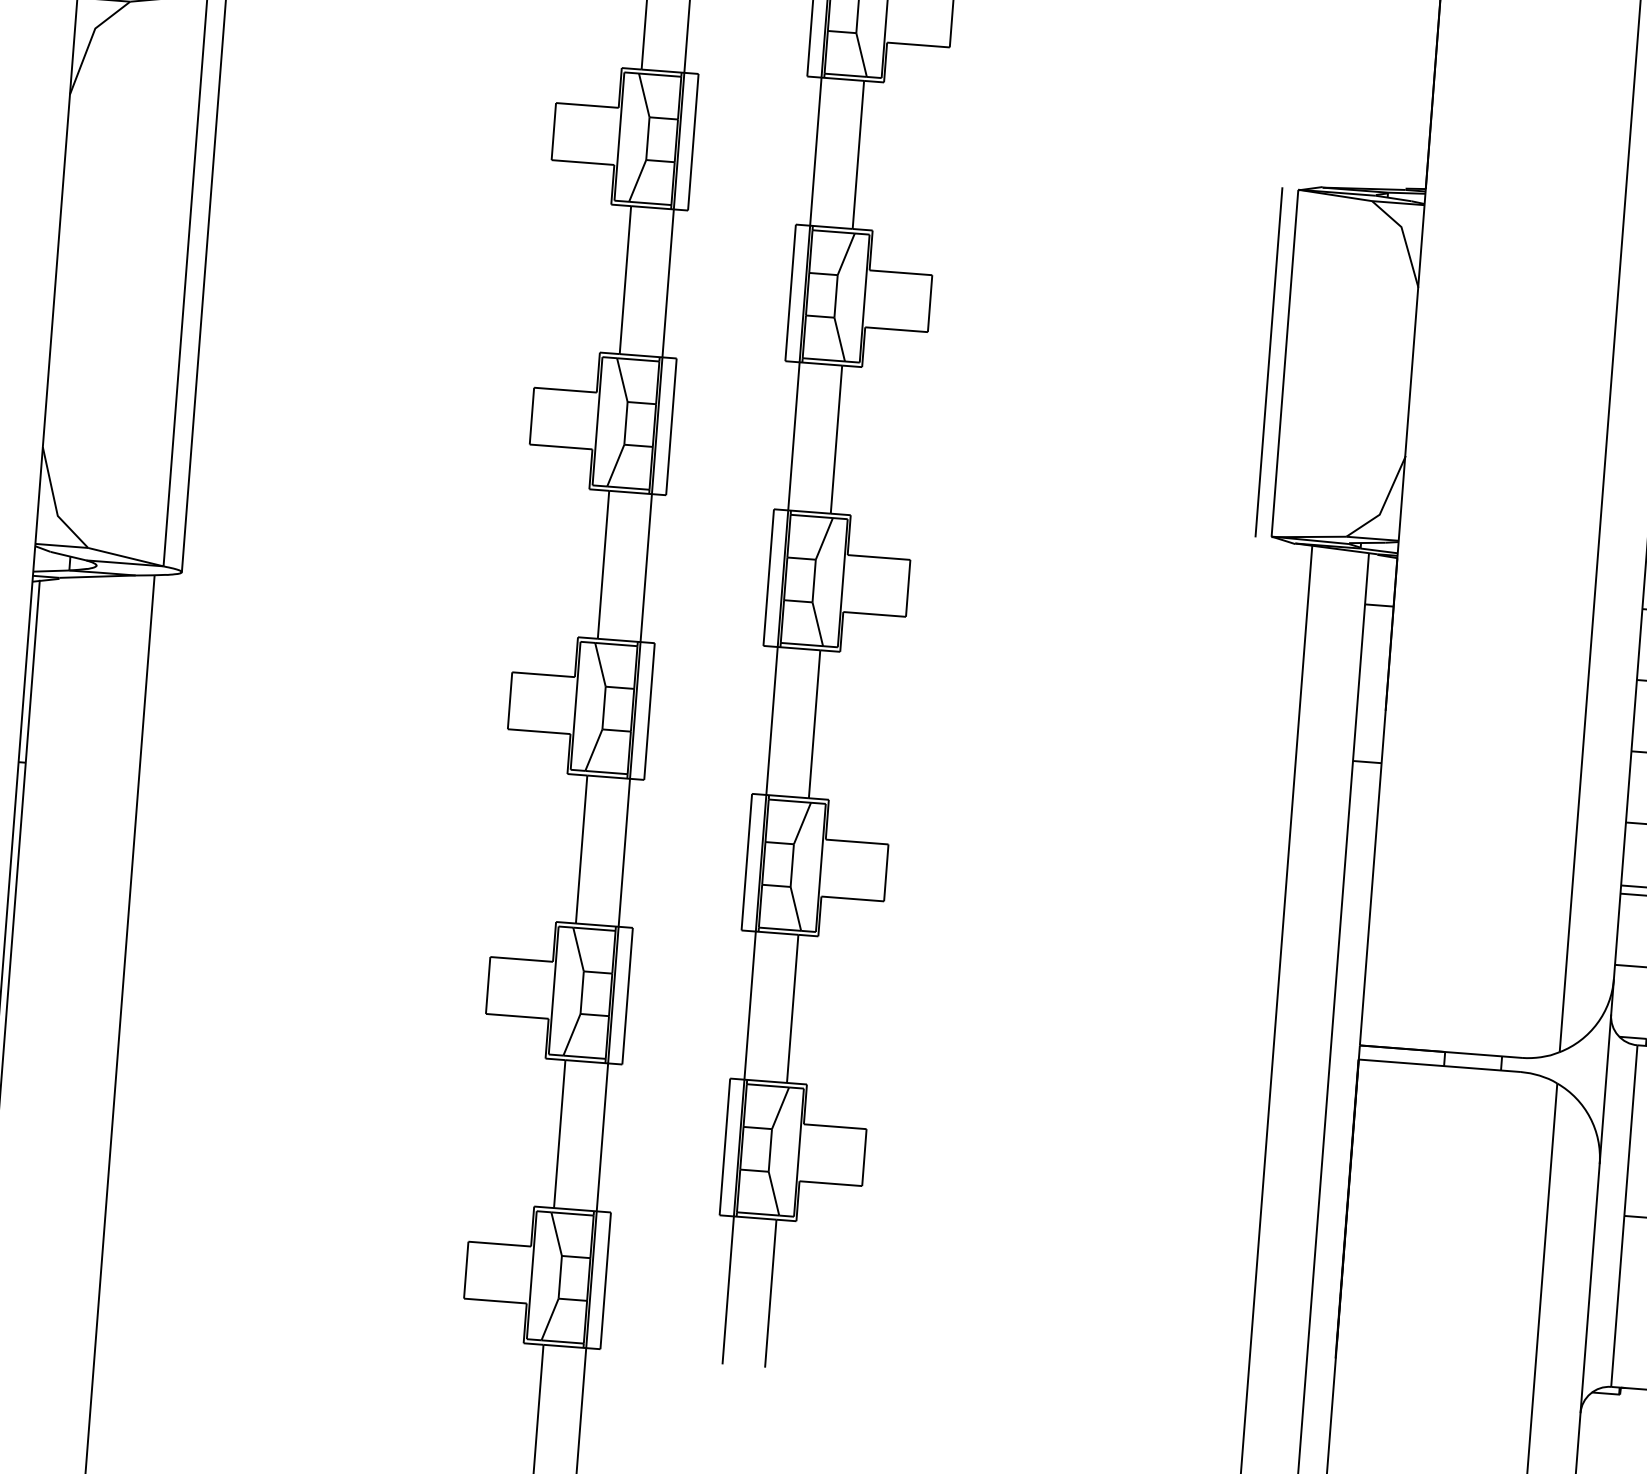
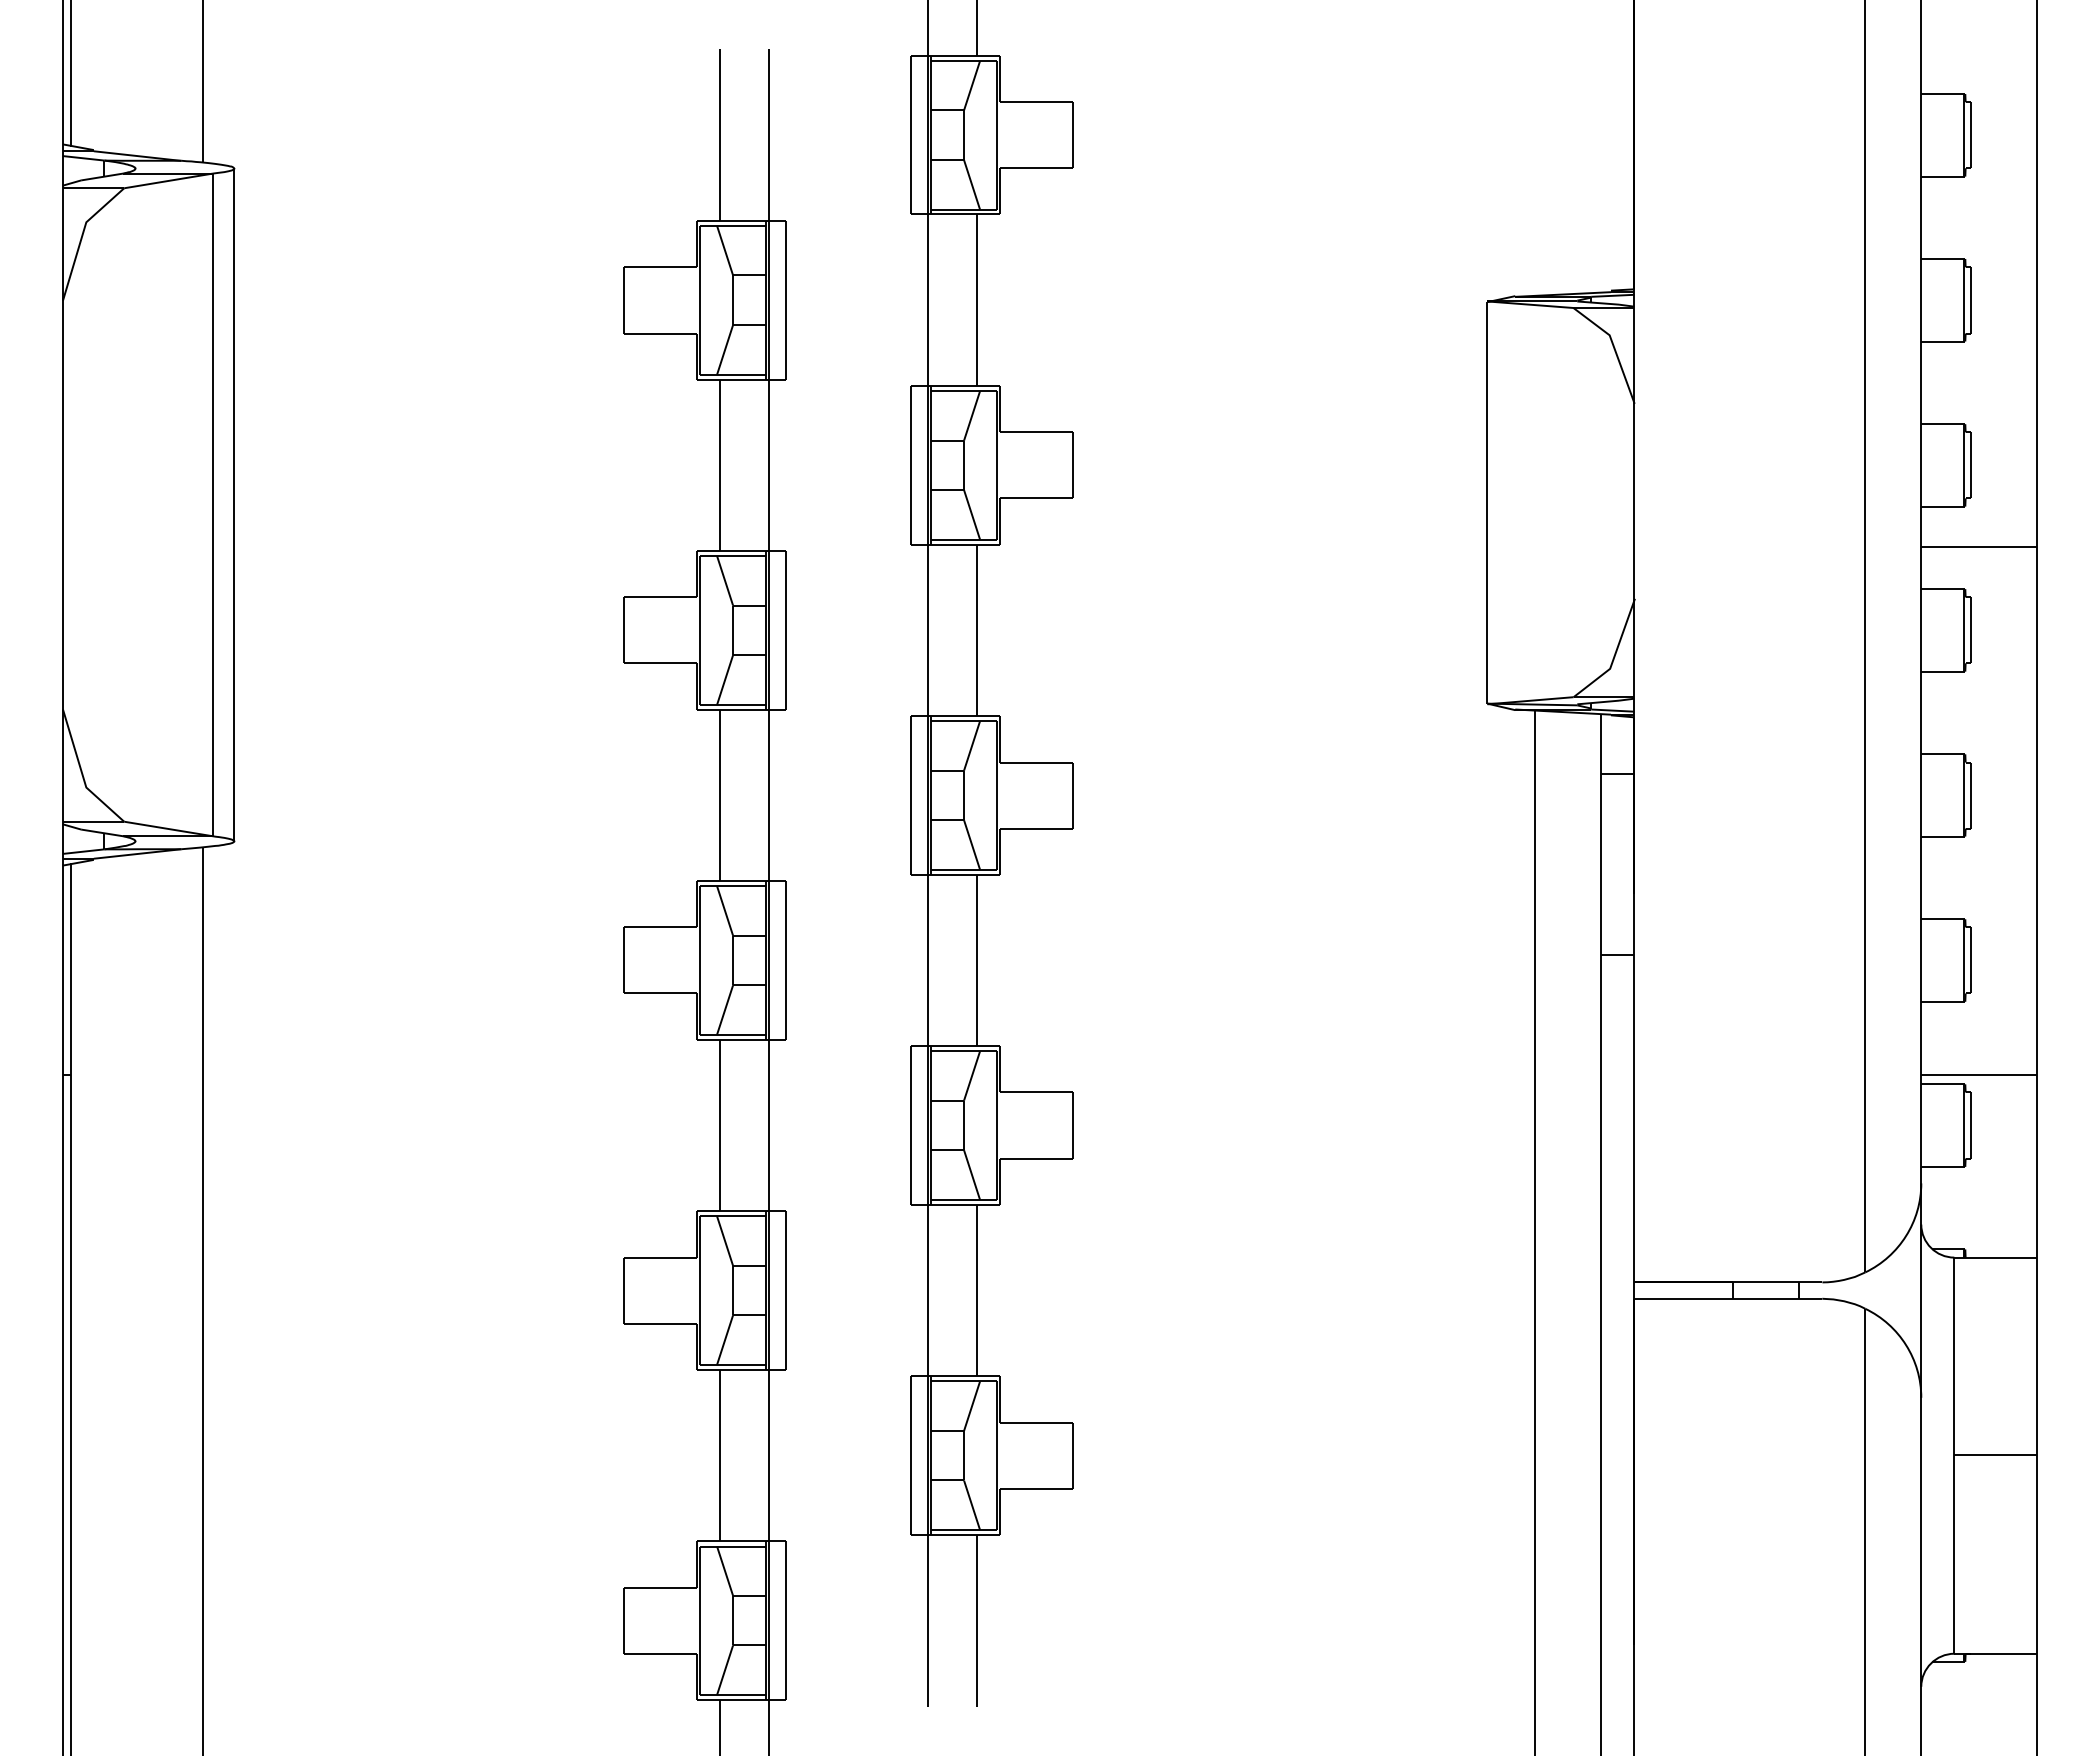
line: (1268, 361) -> (1468, 502), removed

